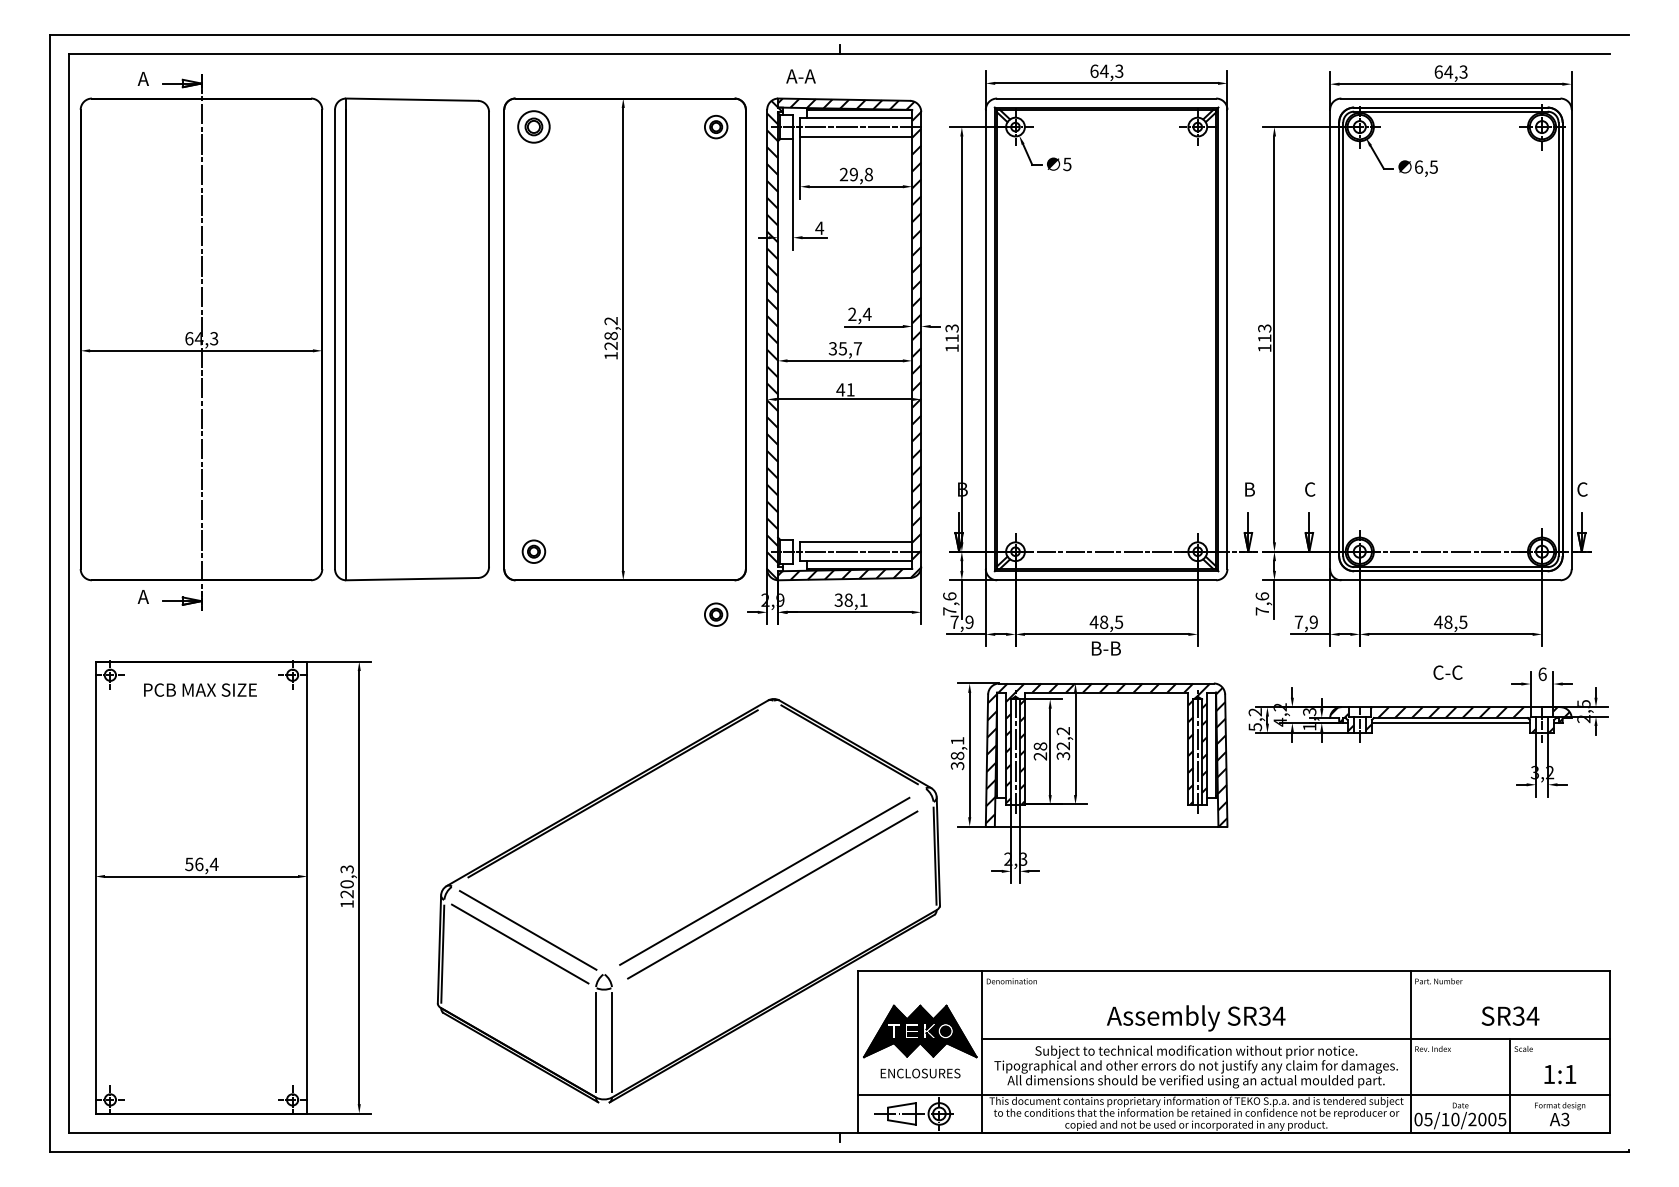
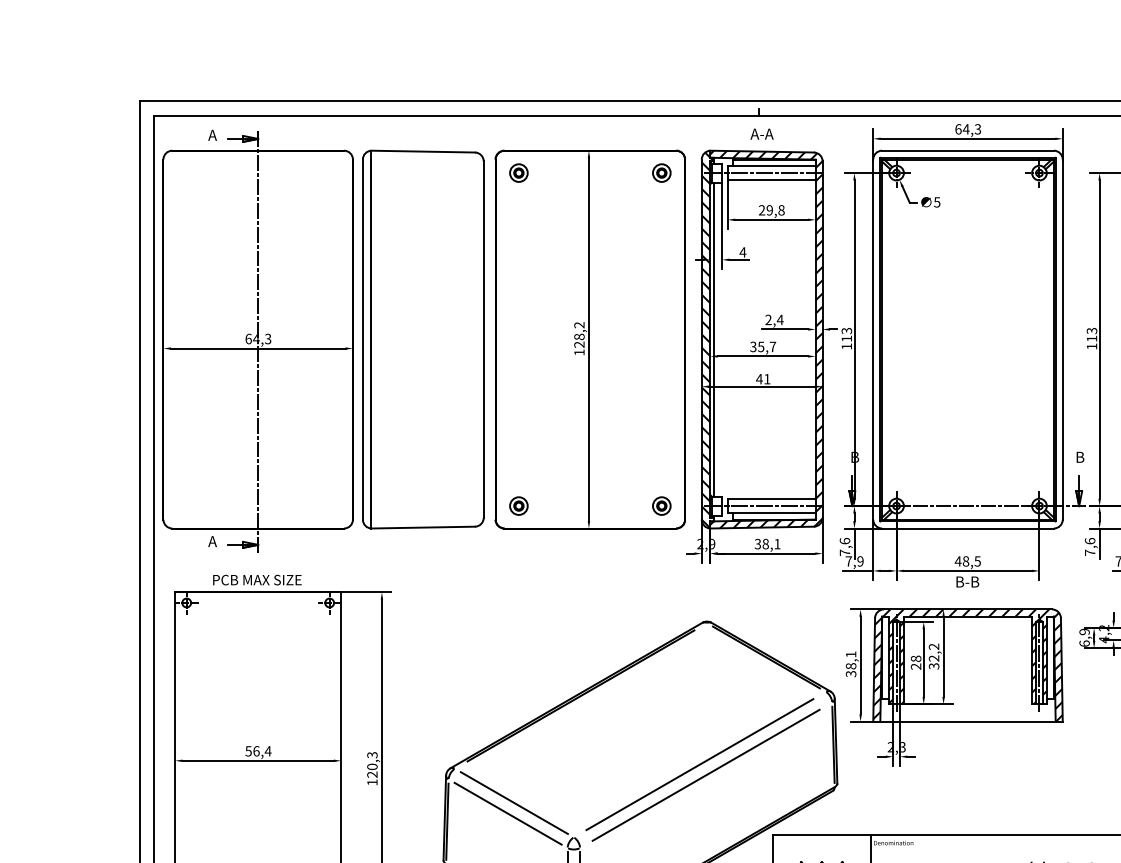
text: (800, 76) -> (761, 134), moved
part: (533, 127) -> (518, 173), size x0.71
line: (782, 339) -> (713, 339), added
part: (716, 614) -> (662, 505), moved
text: (200, 689) -> (257, 579), moved
text: (1255, 719) -> (1084, 637), 5,2 -> 6,9

